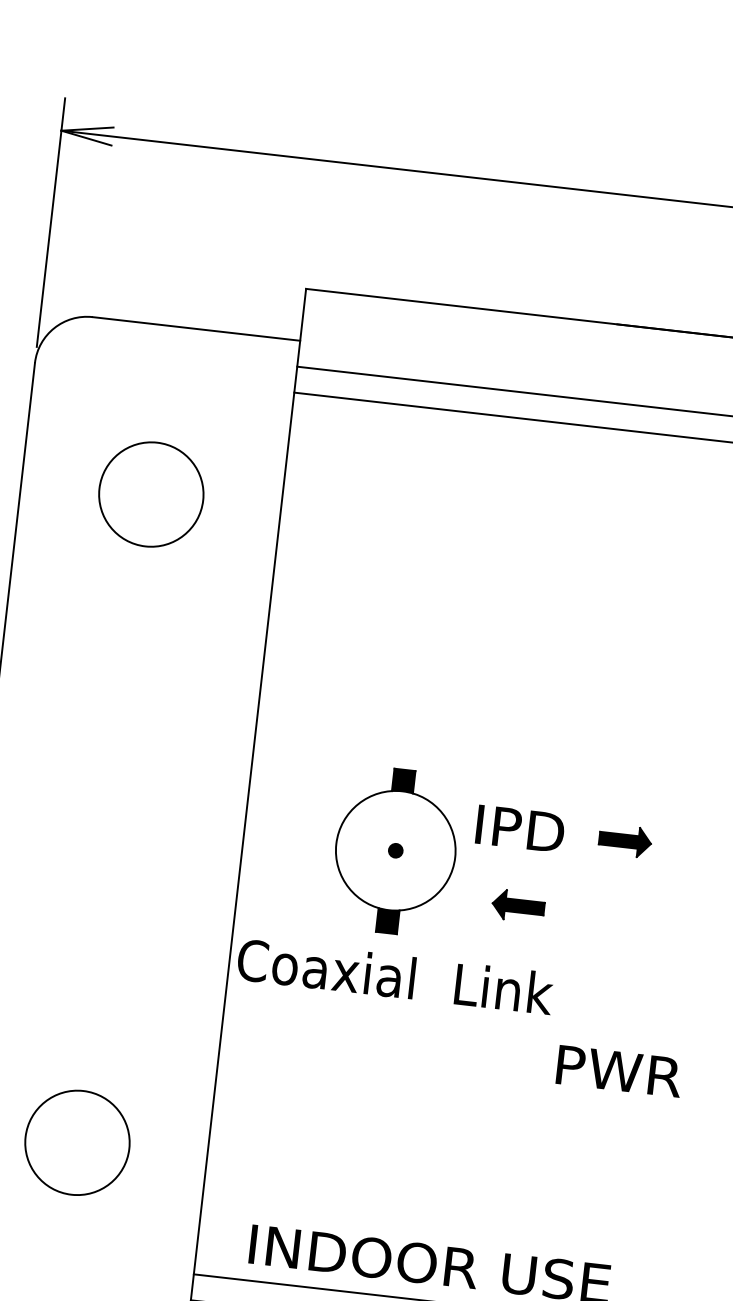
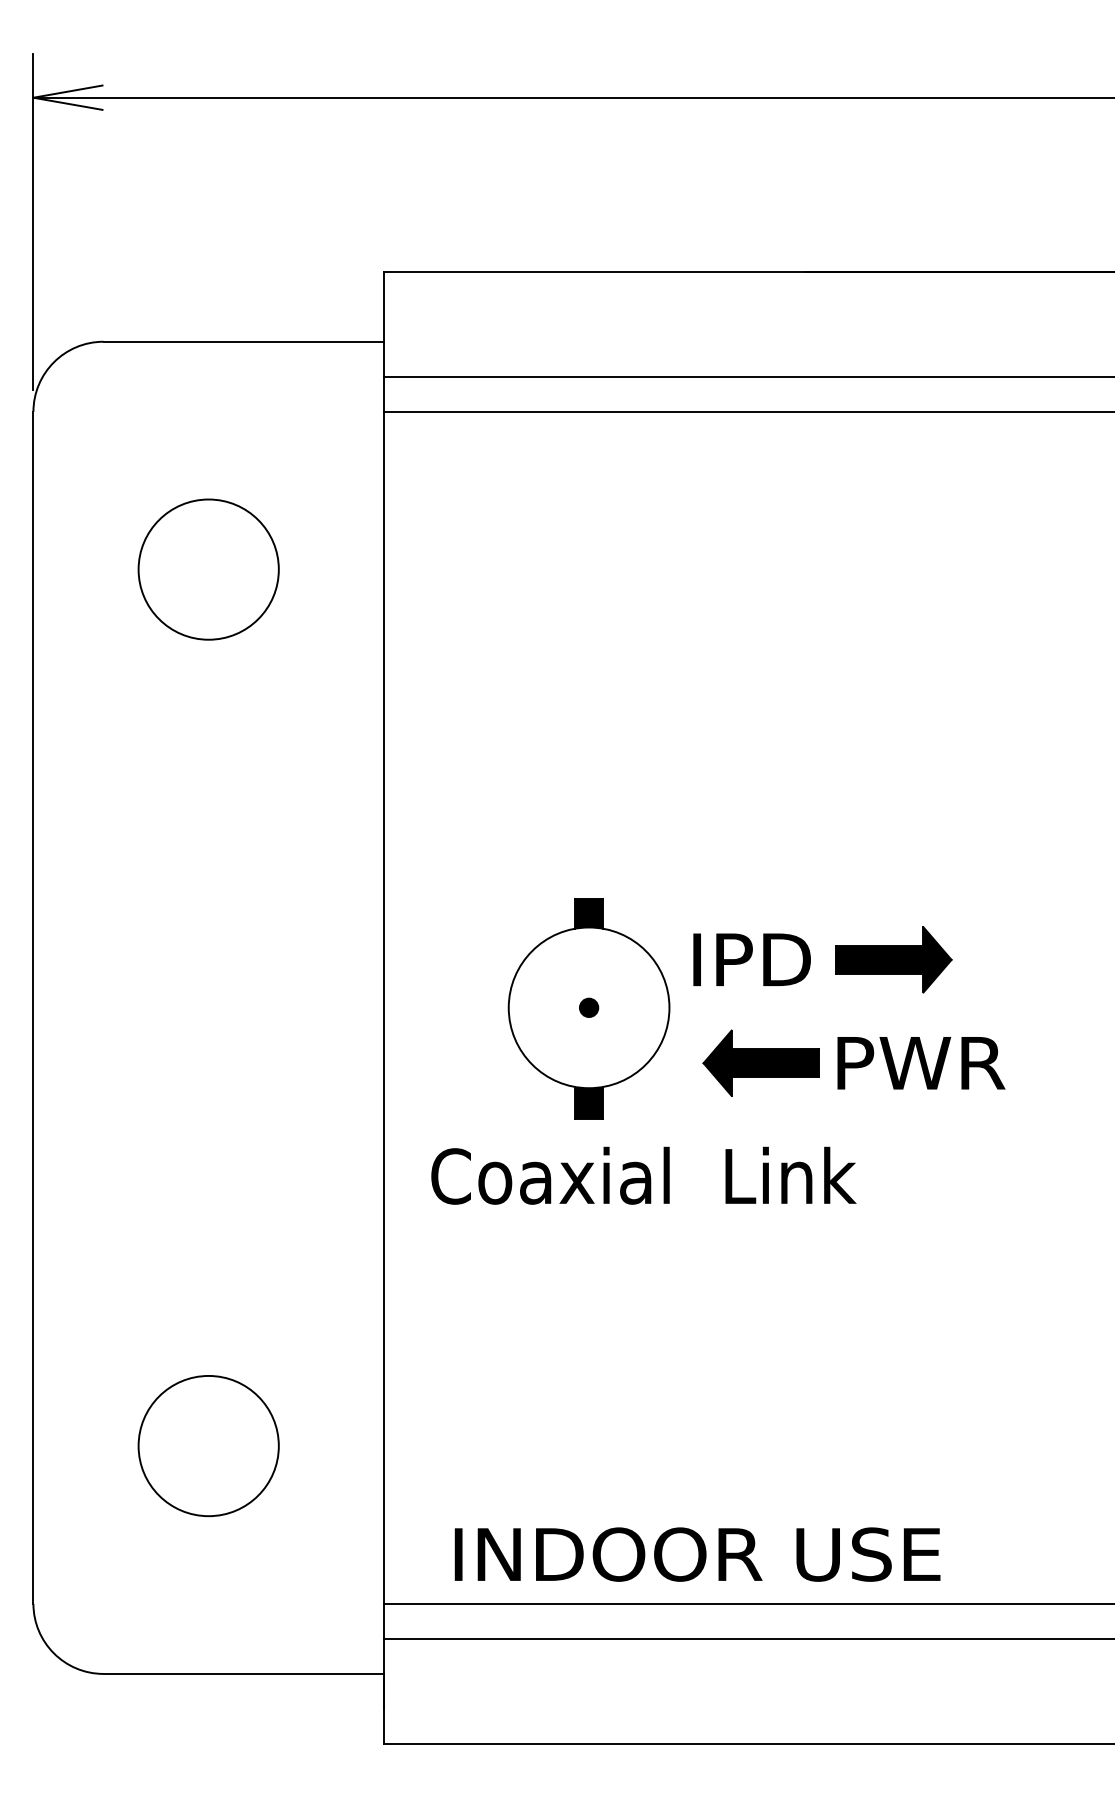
part: (625, 840) -> (893, 959), size x1.67
part: (517, 905) -> (760, 1062), size x1.67
text: (395, 976) -> (643, 1175), moved
text: (619, 1071) -> (921, 1063), moved

